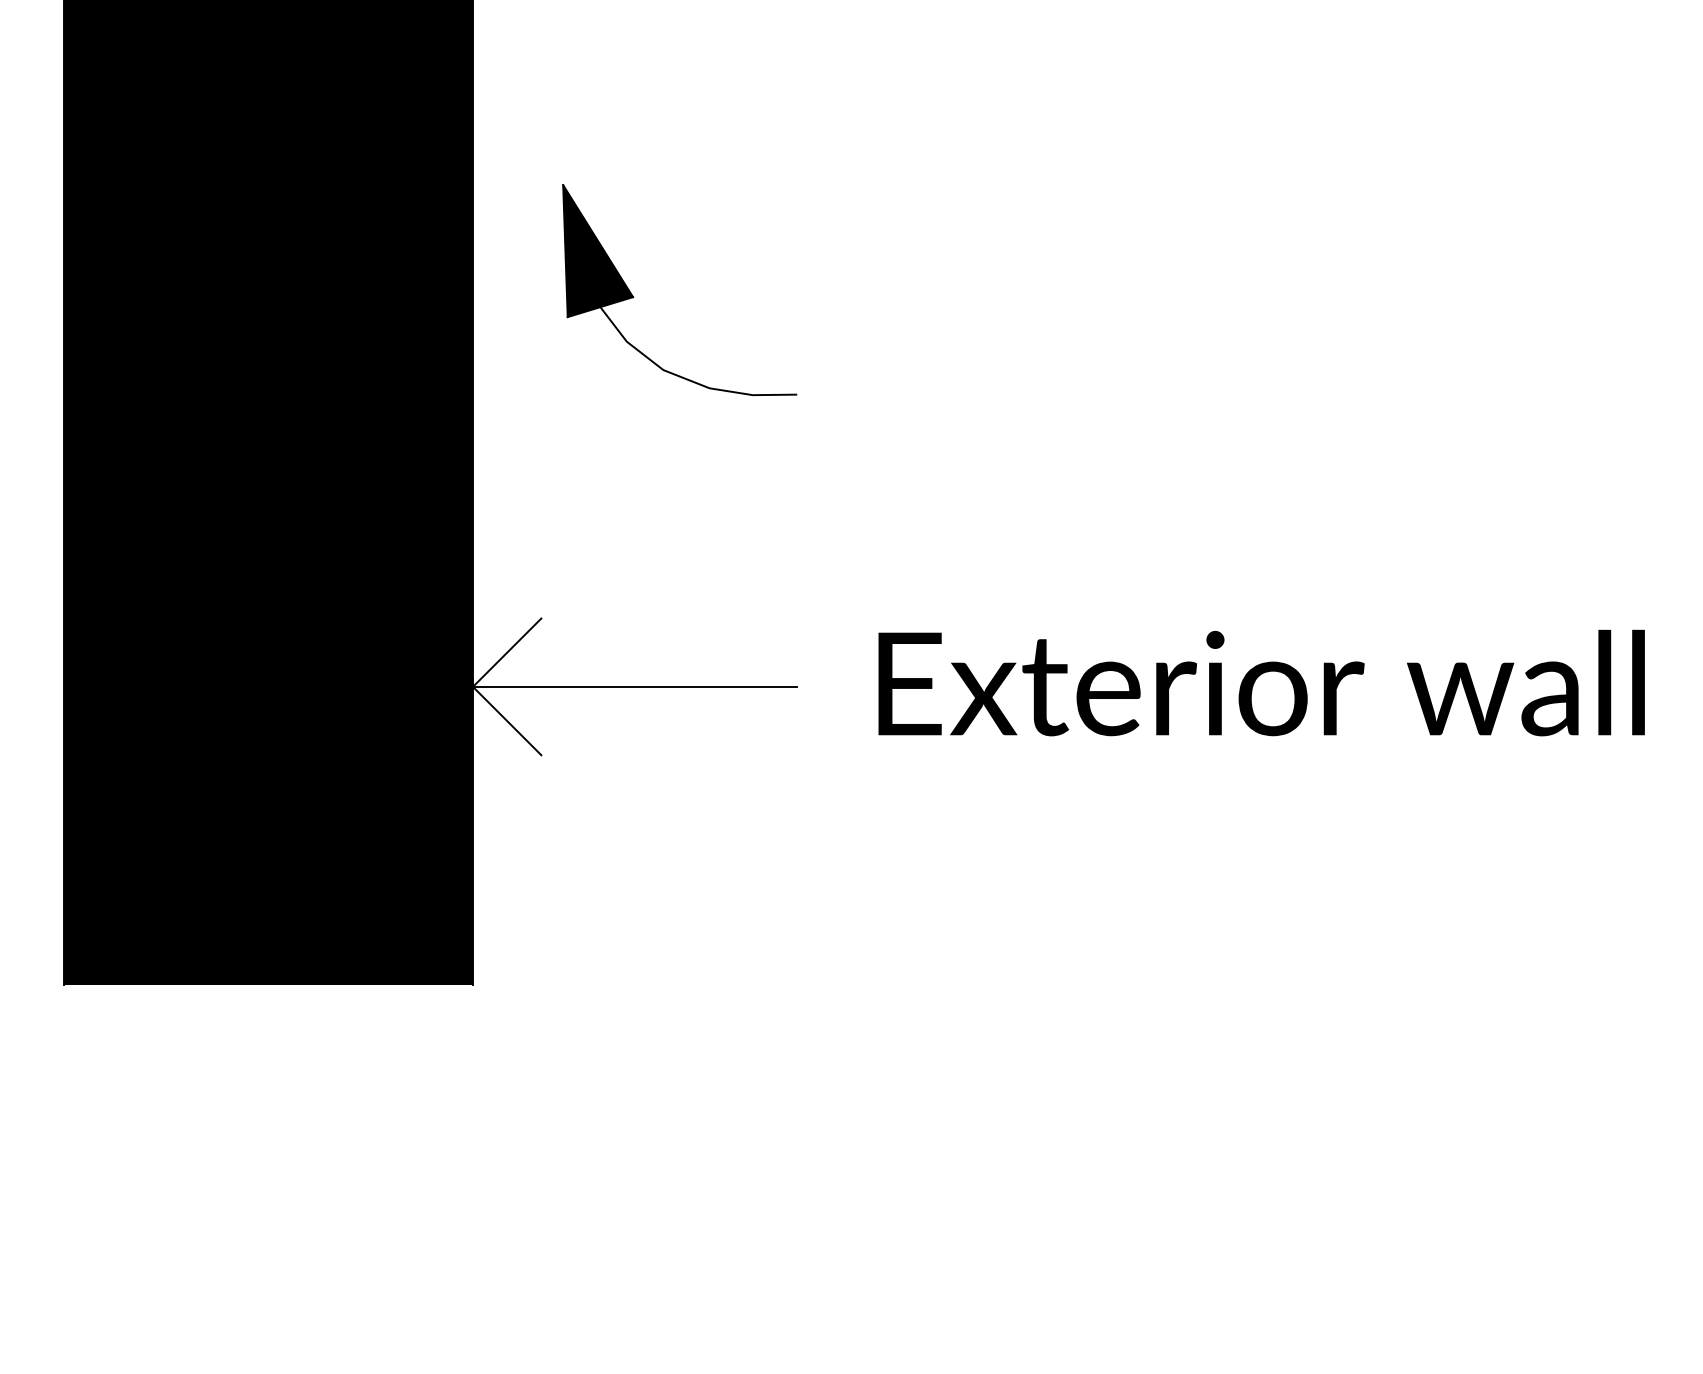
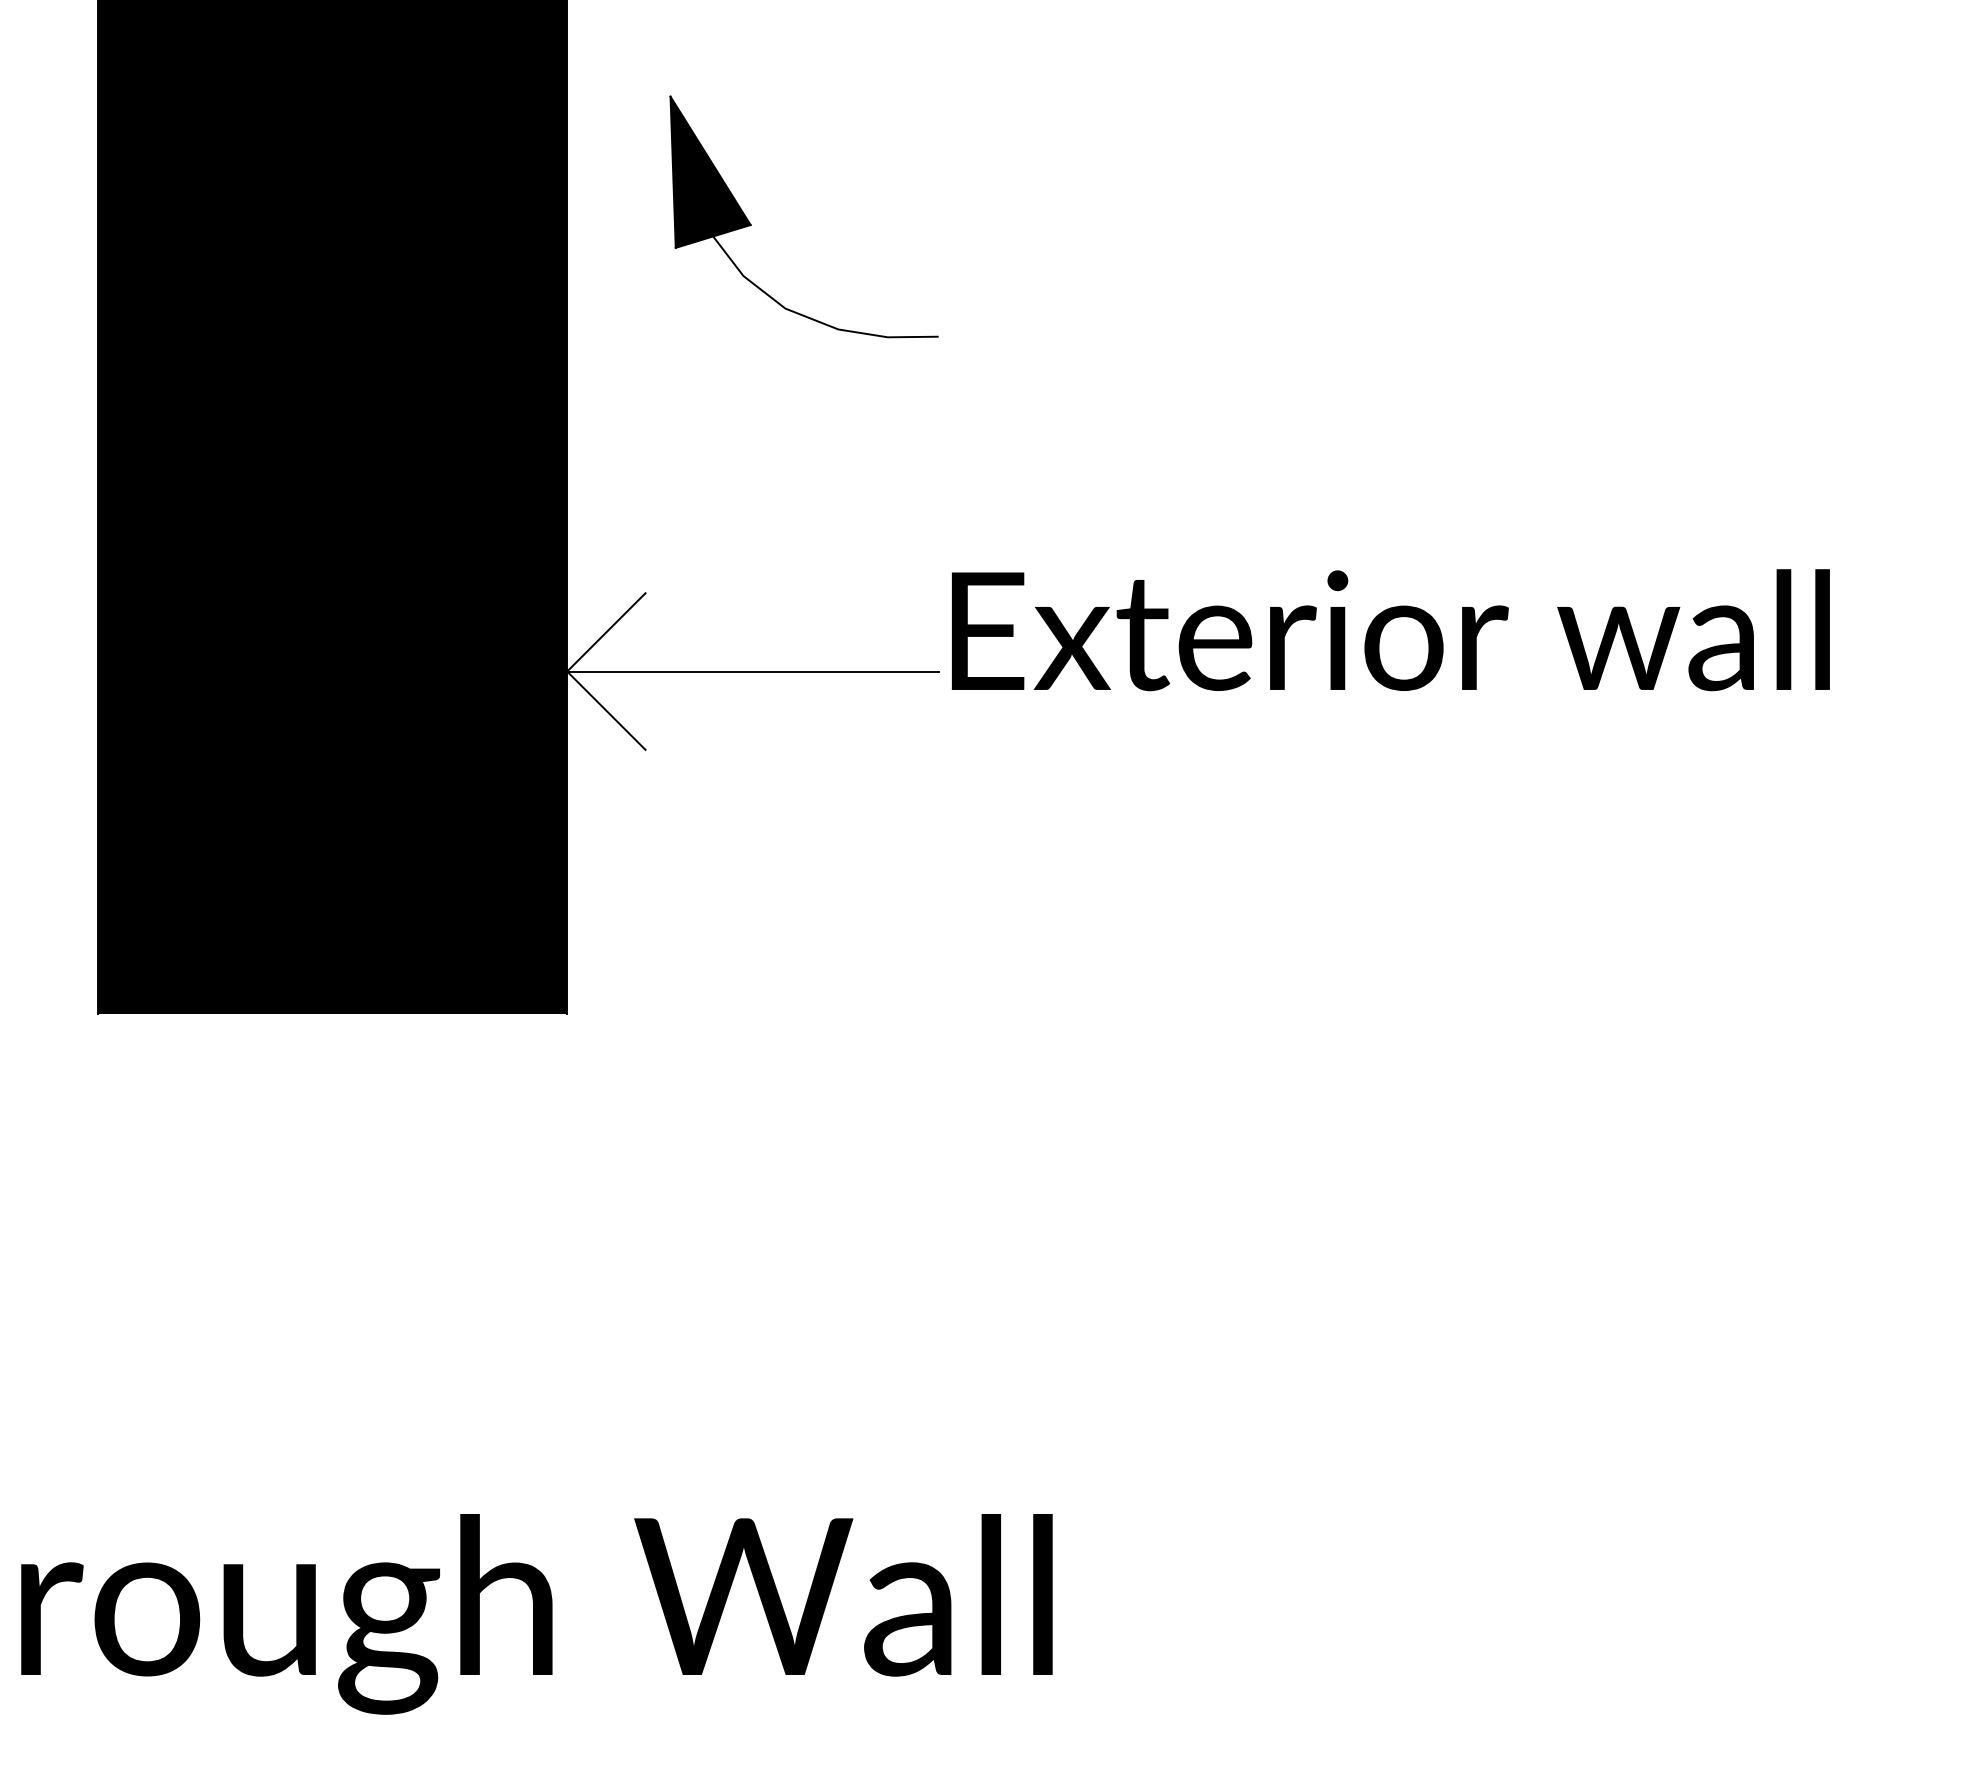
text: (1261, 683) -> (1390, 630), moved

